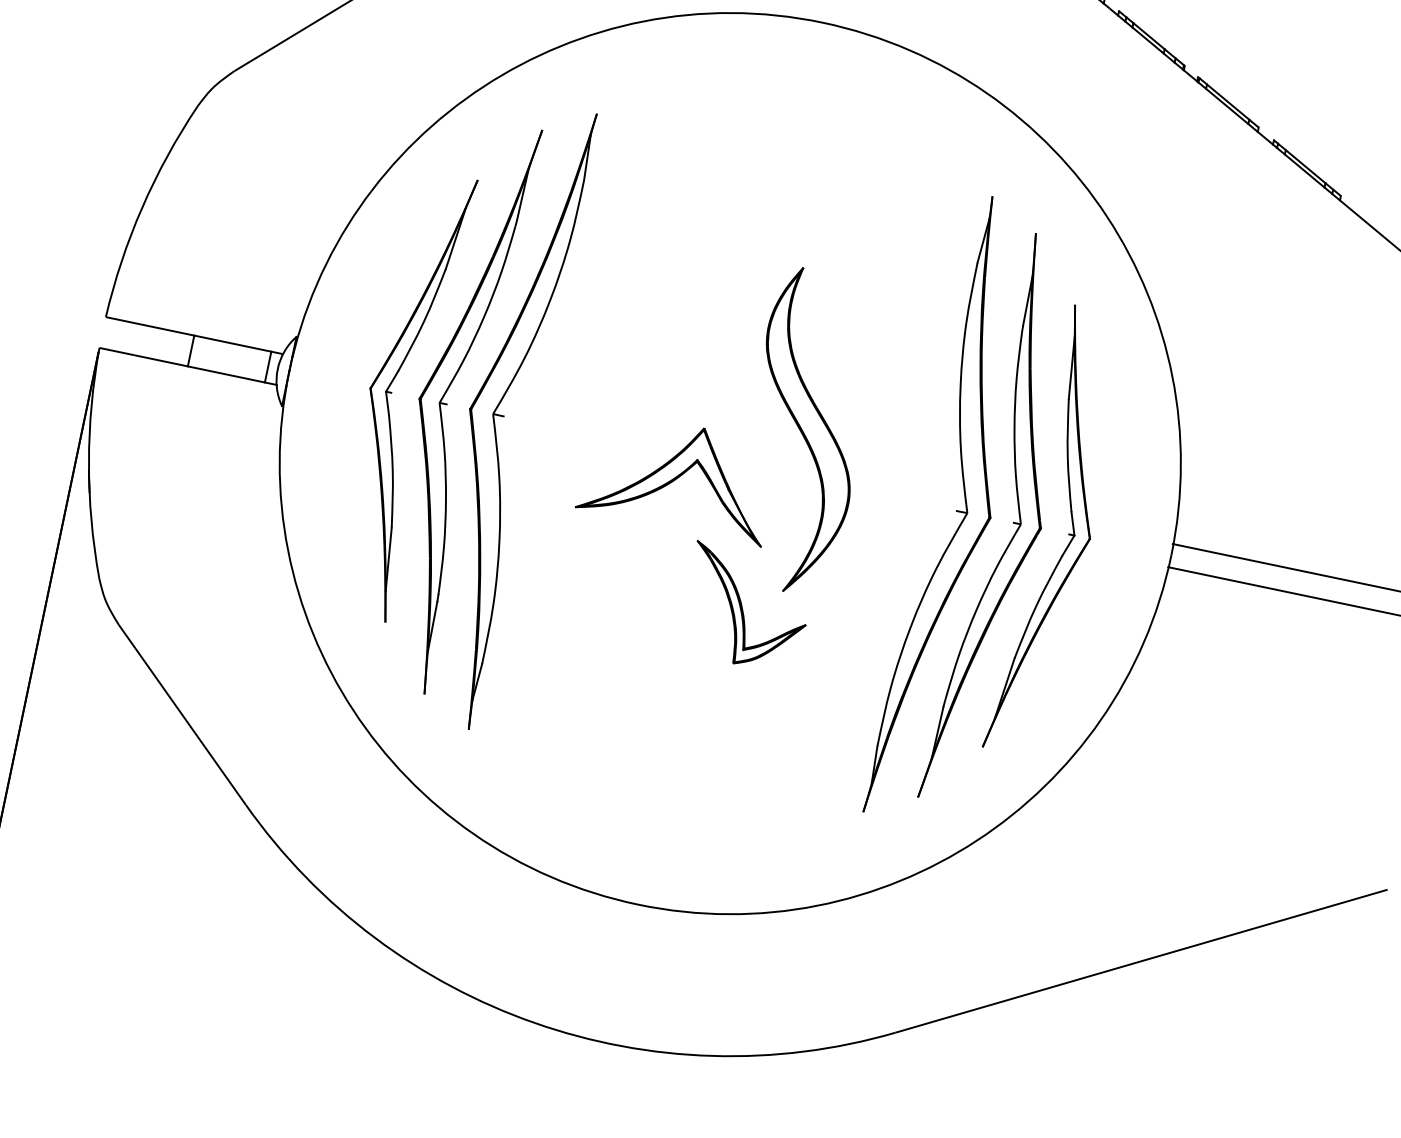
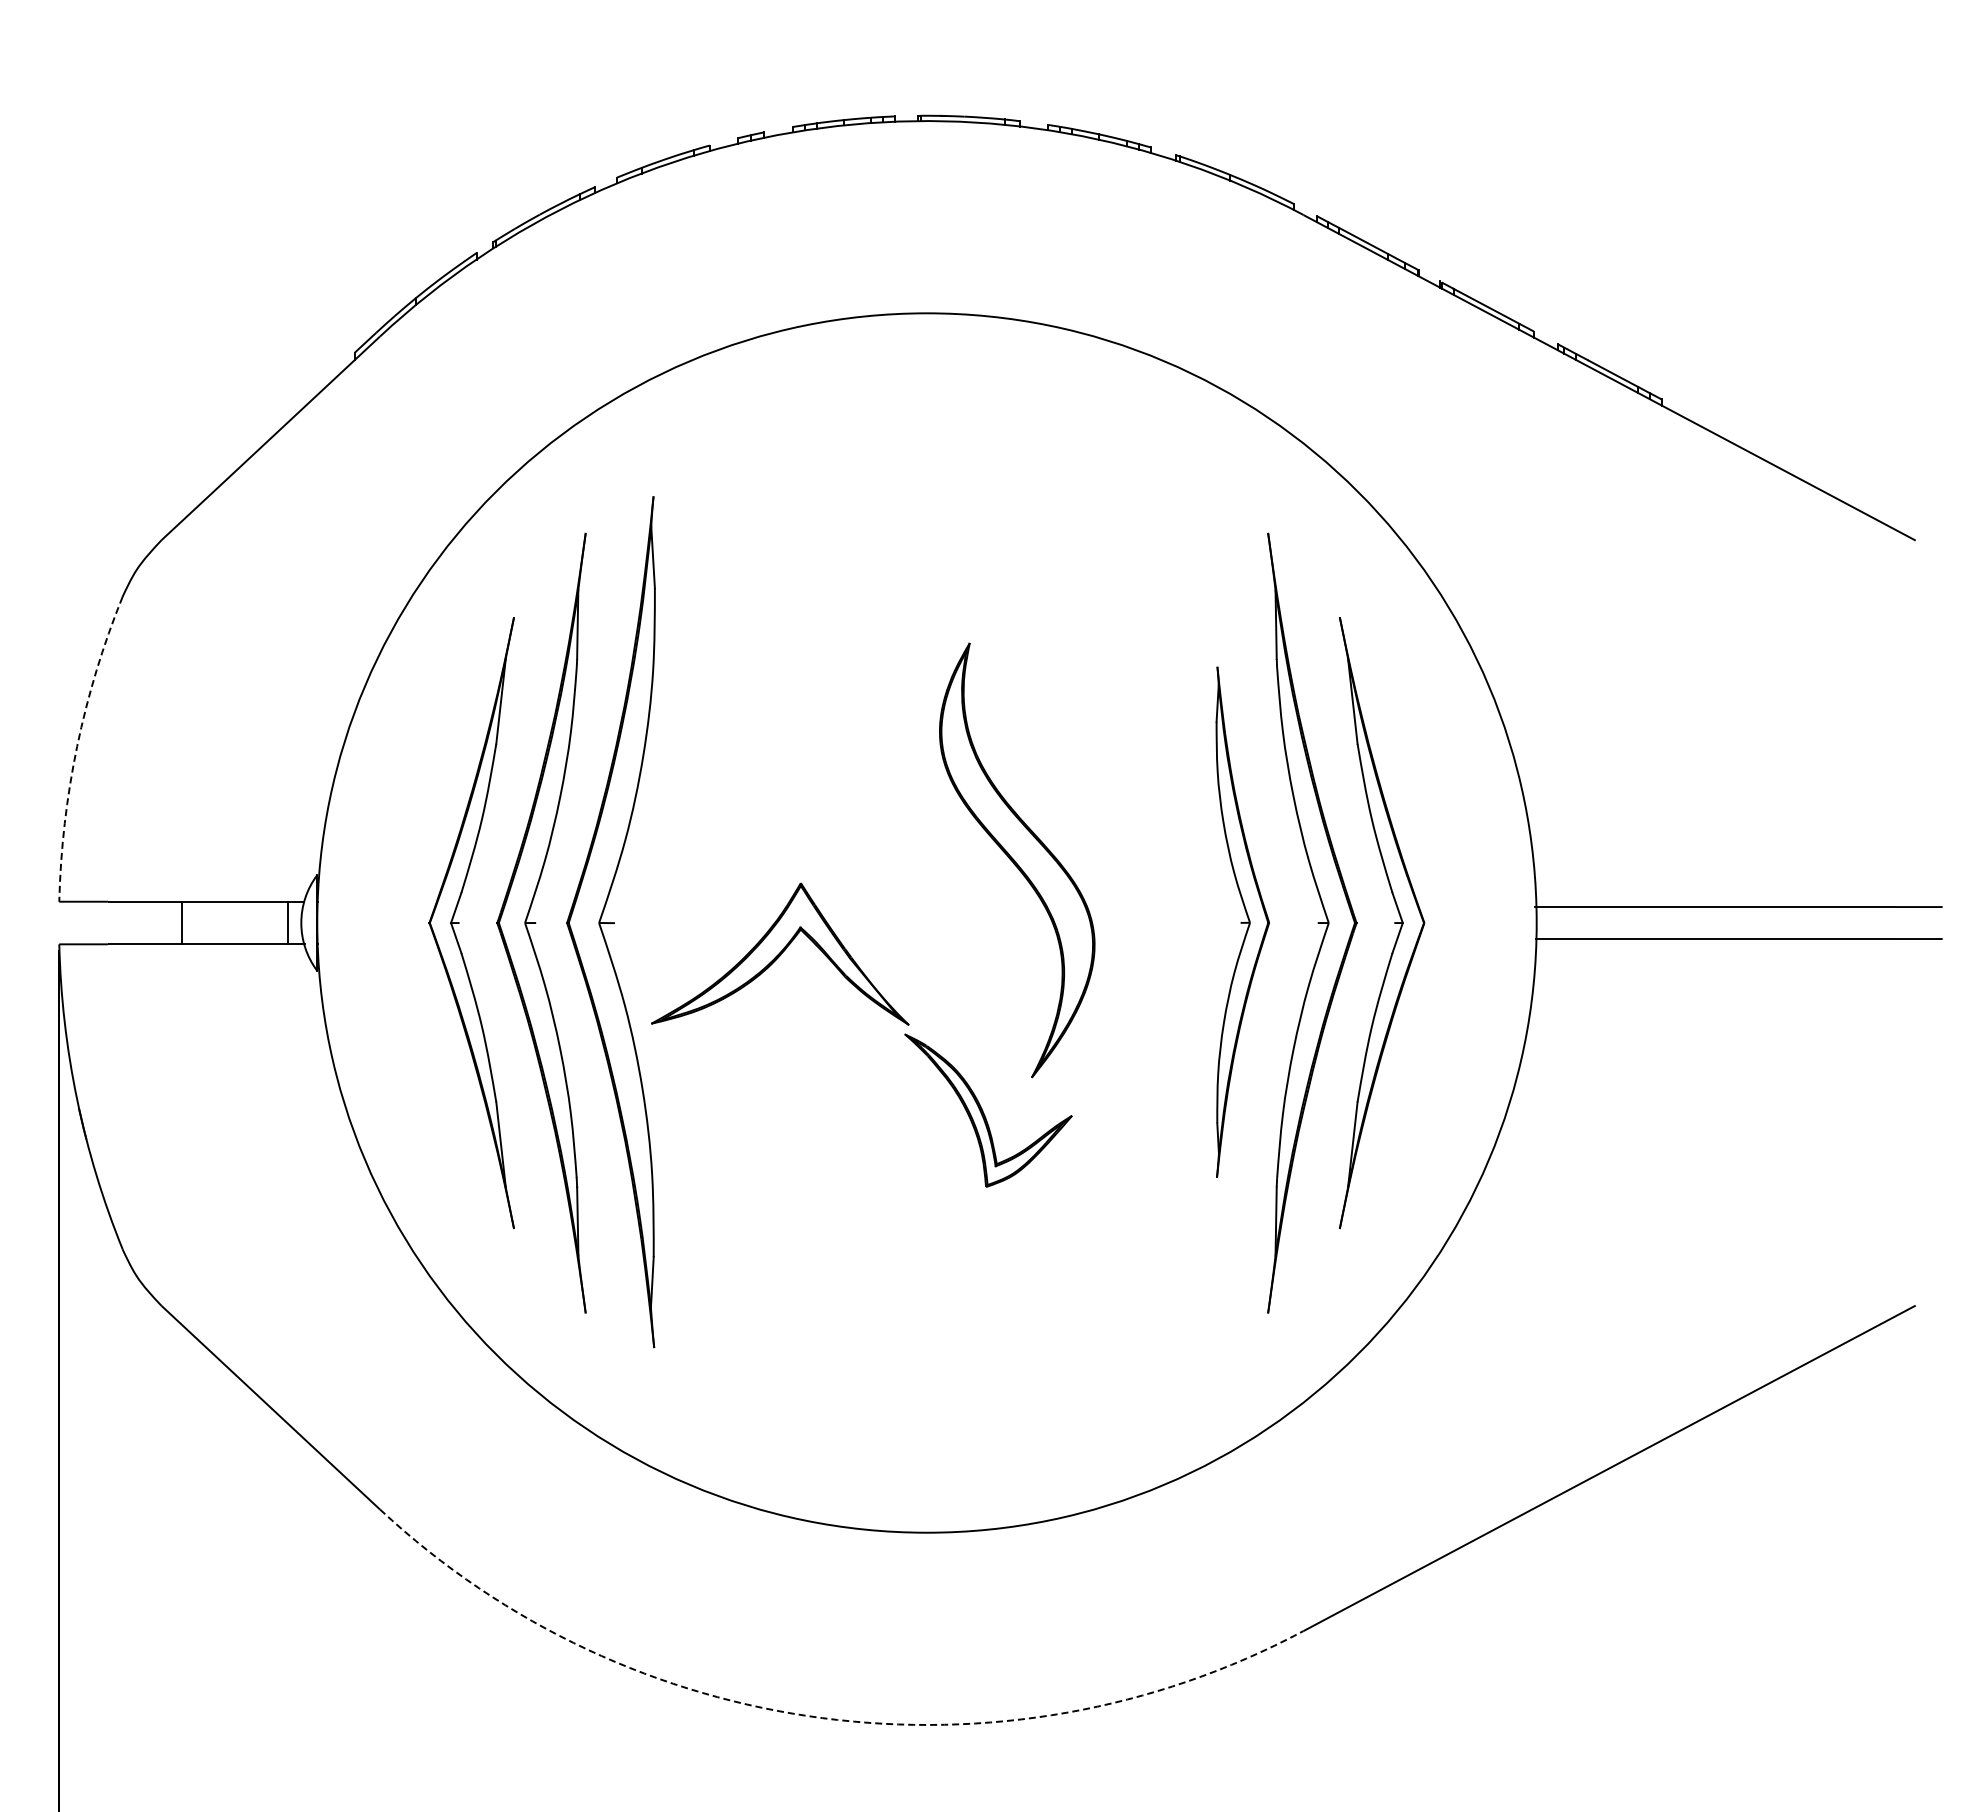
arc: (142, 207) -> (77, 746), solid -> dashed
part: (679, 475) -> (780, 953), moved
part: (958, 510) -> (1242, 922), size x0.6
arc: (534, 1023) -> (822, 1718), solid -> dashed

